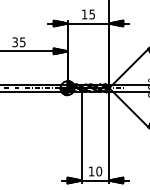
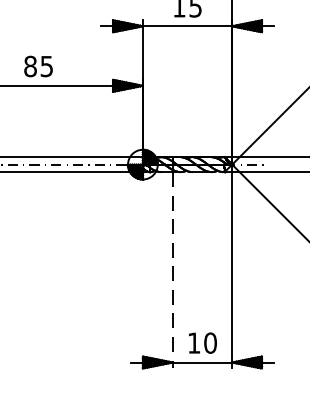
text: (15, 42) -> (31, 66), 35 -> 85
line: (81, 137) -> (172, 270), solid -> dashed

